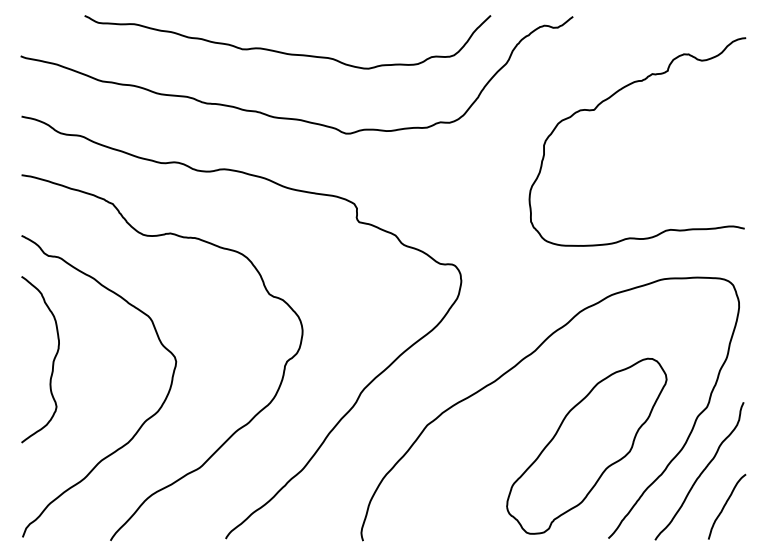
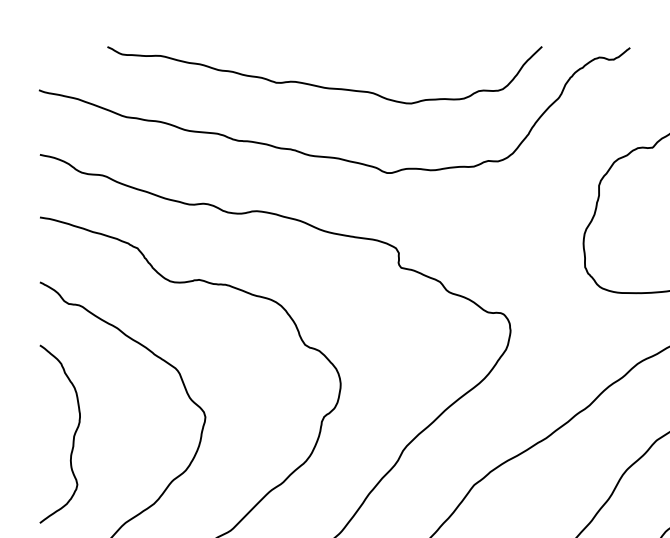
curve: (52, 361) -> (73, 436), moved

